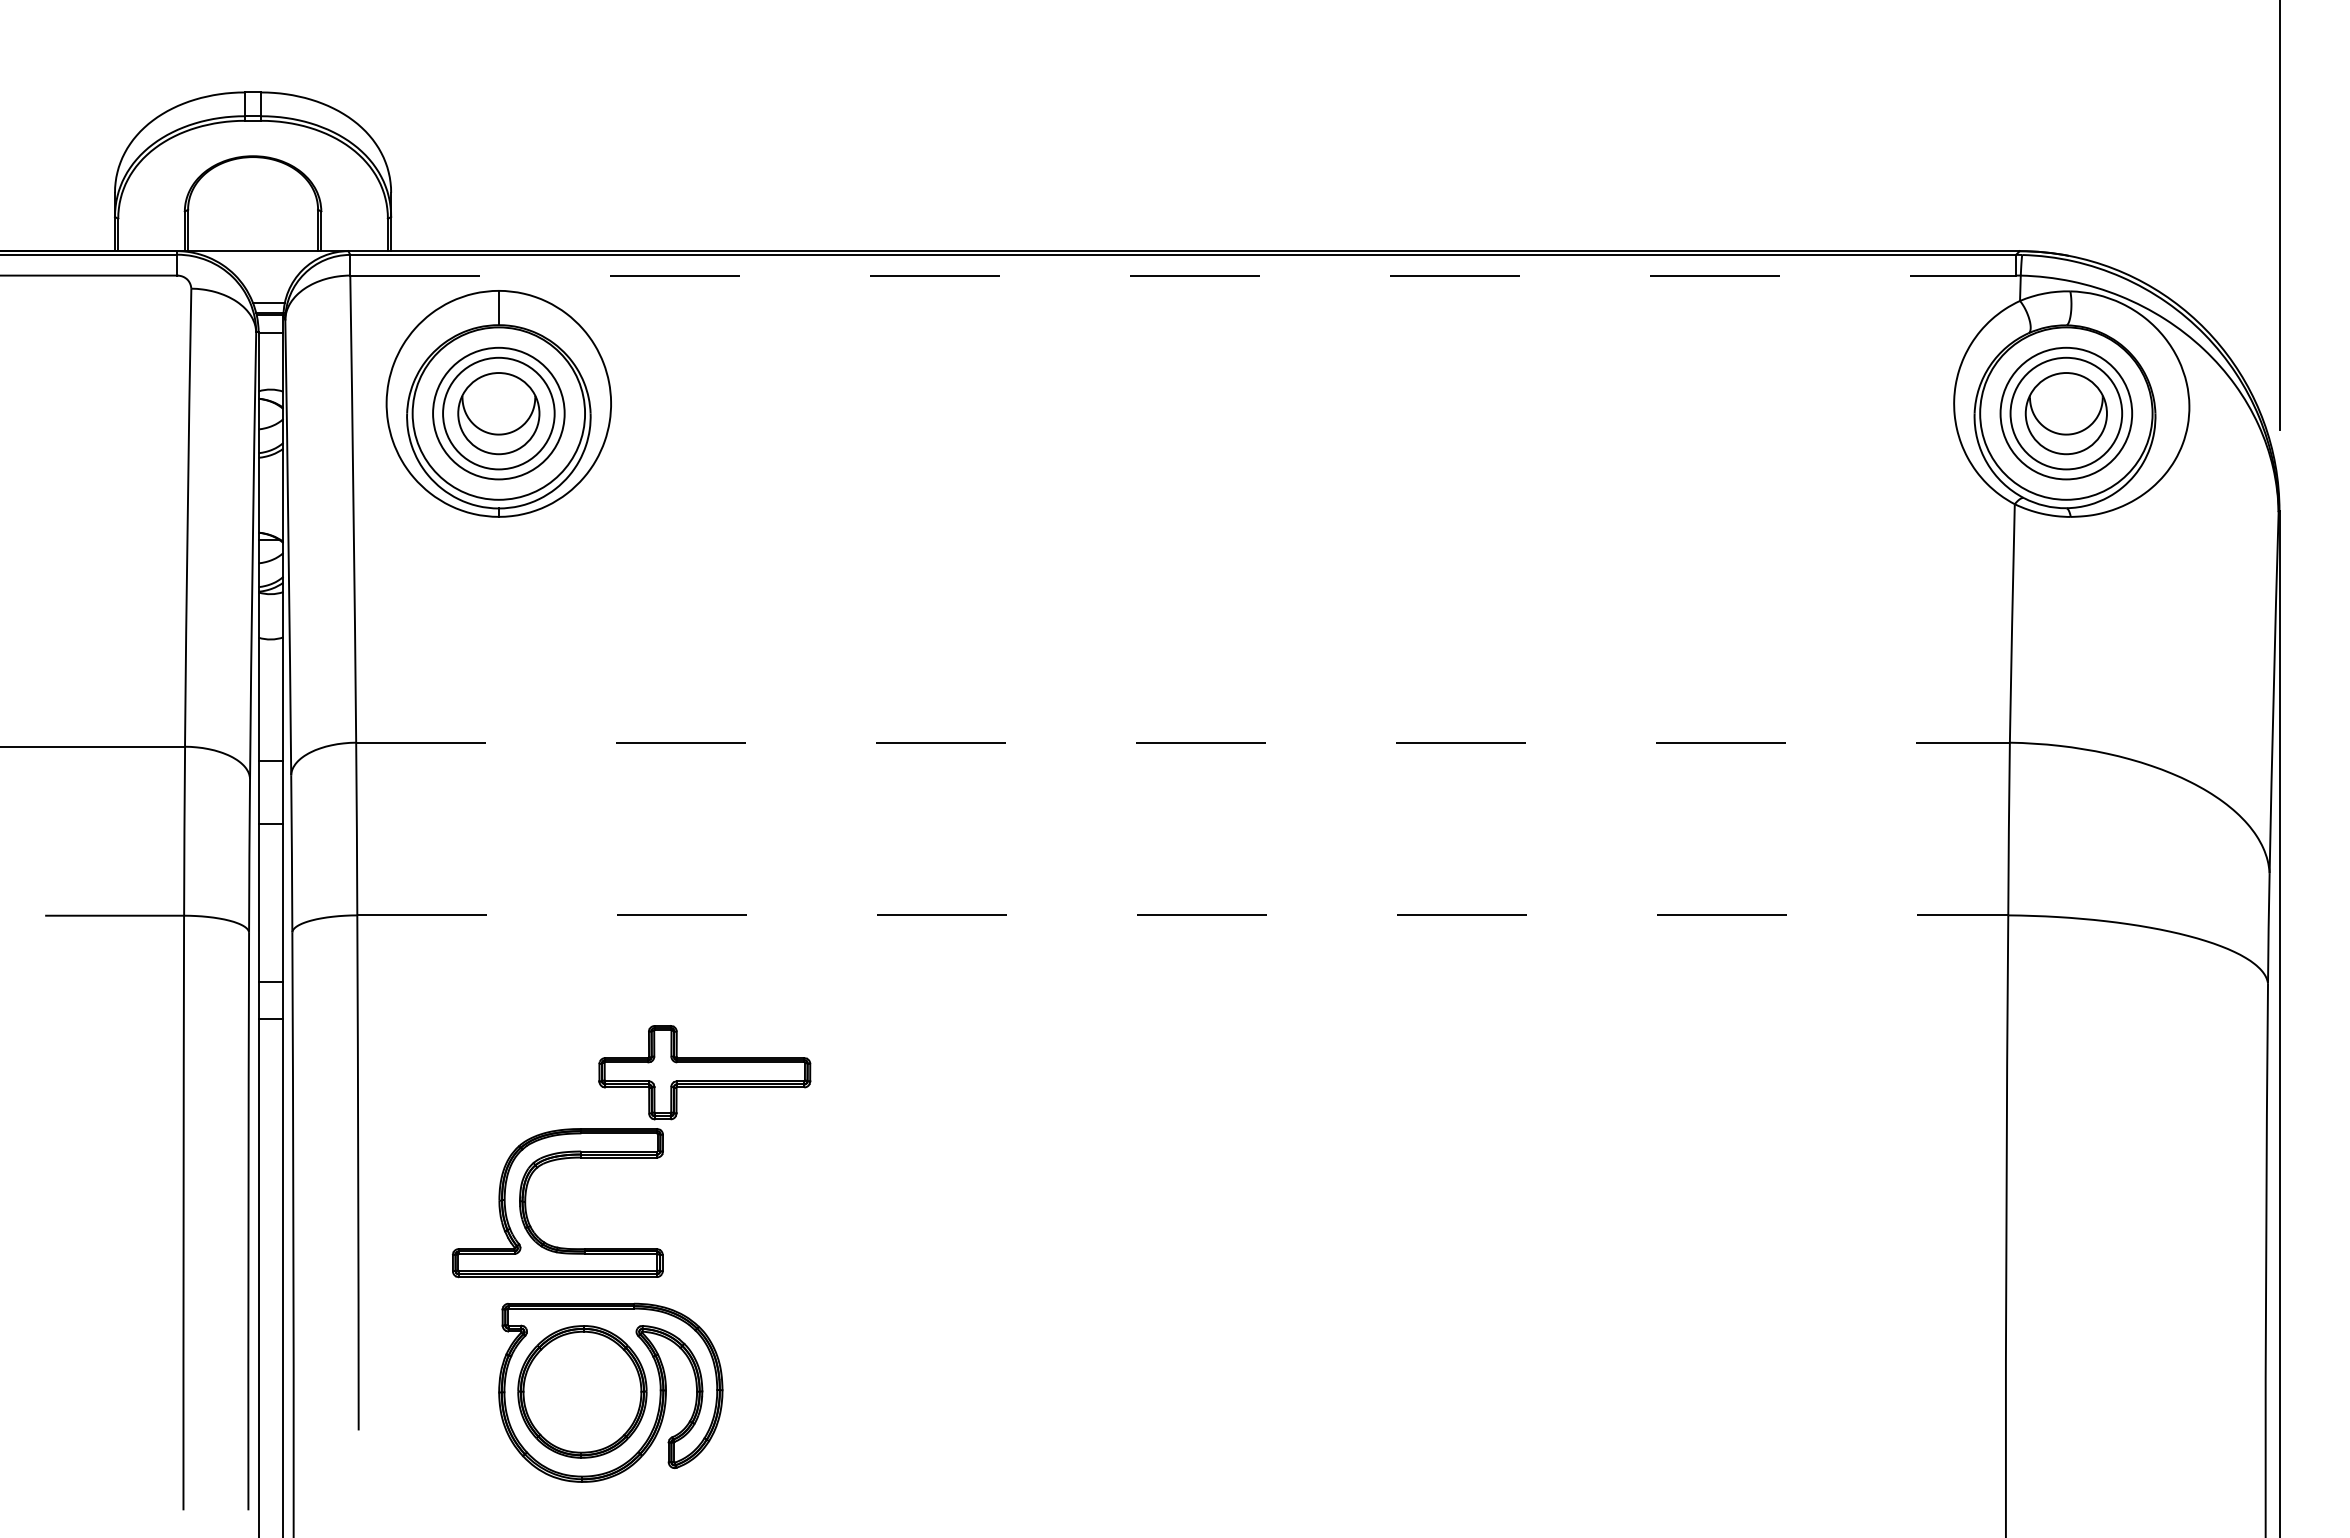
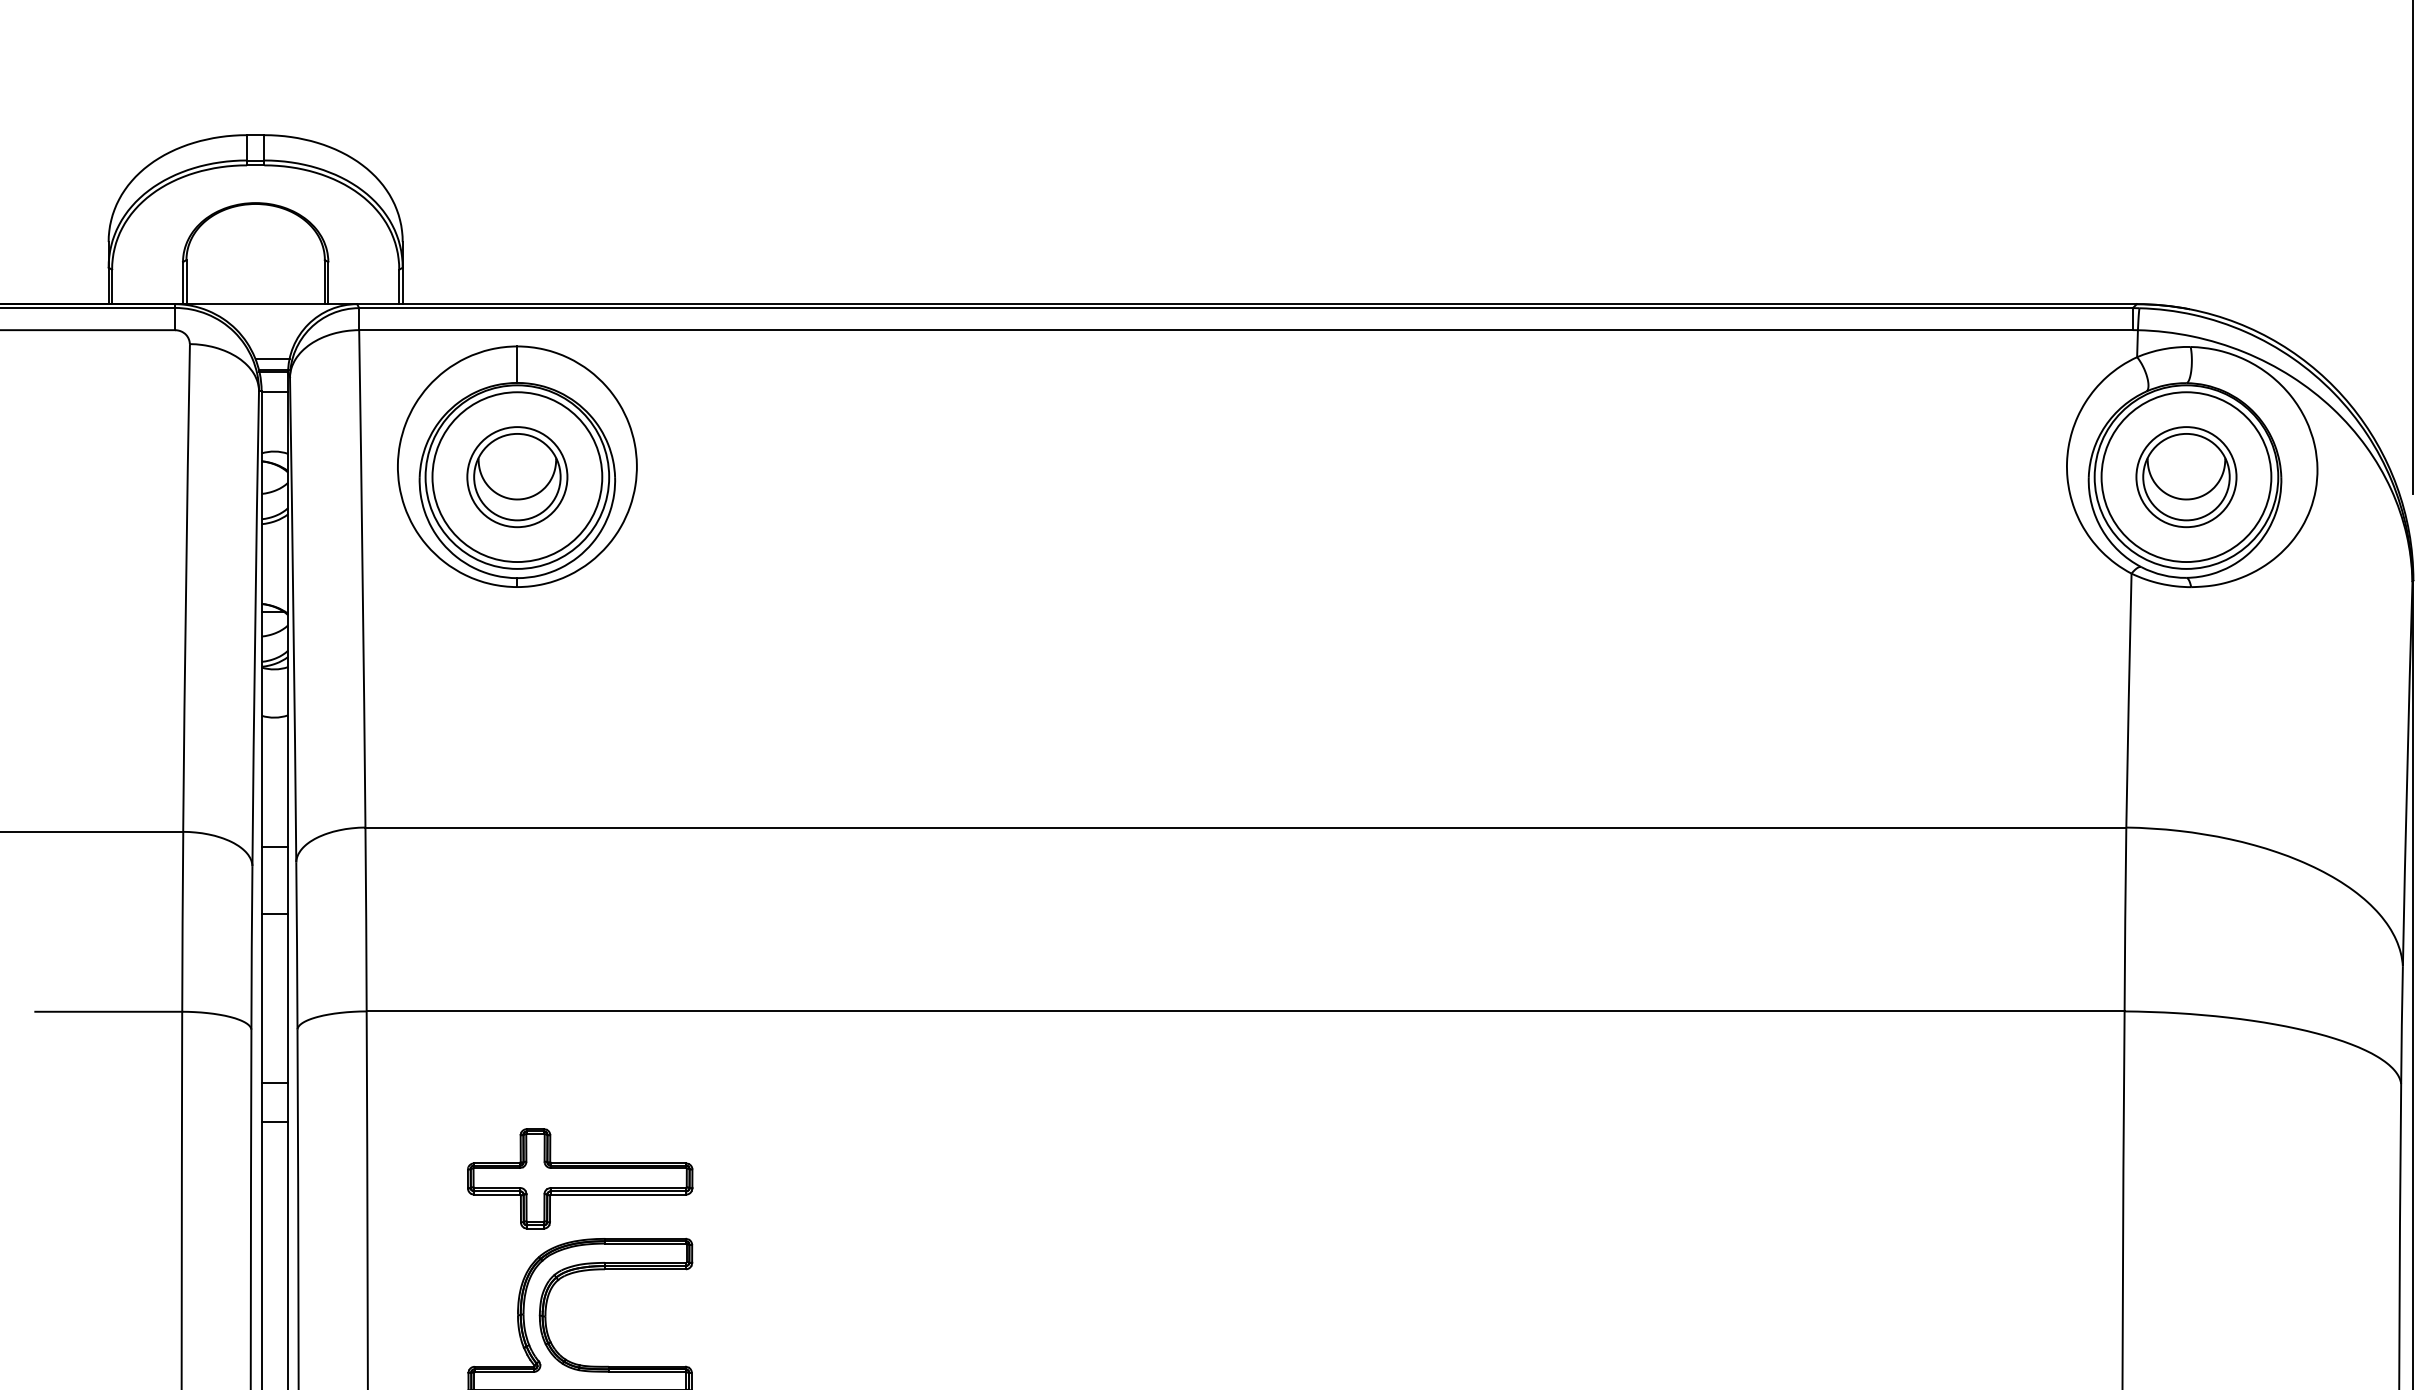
line: (1183, 275) -> (1246, 330), dashed -> solid
circle: (498, 413) -> (517, 477), size x0.71
circle: (498, 413) -> (517, 477), size x1.43
circle: (2066, 413) -> (2186, 477), size x0.71
circle: (2066, 413) -> (2186, 477), size x1.43
line: (1183, 742) -> (1246, 827), dashed -> solid
line: (1183, 915) -> (1246, 1011), dashed -> solid
part: (704, 1072) -> (579, 1178), moved

